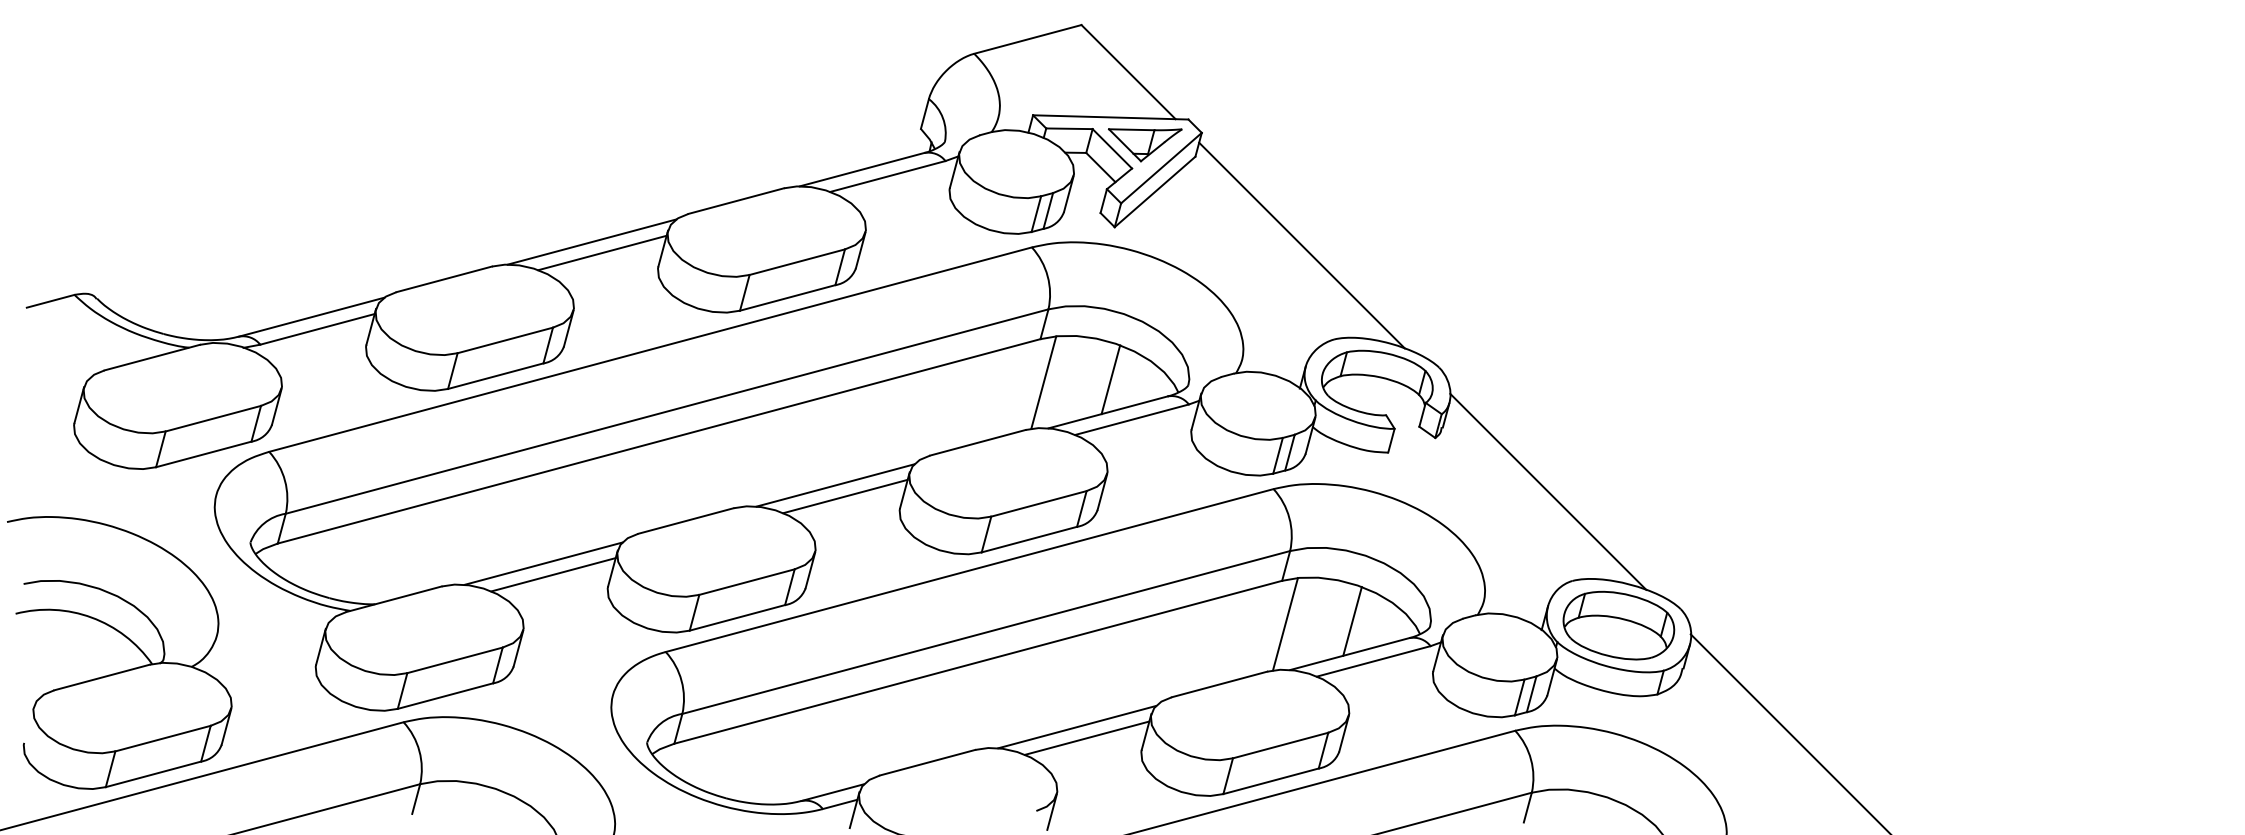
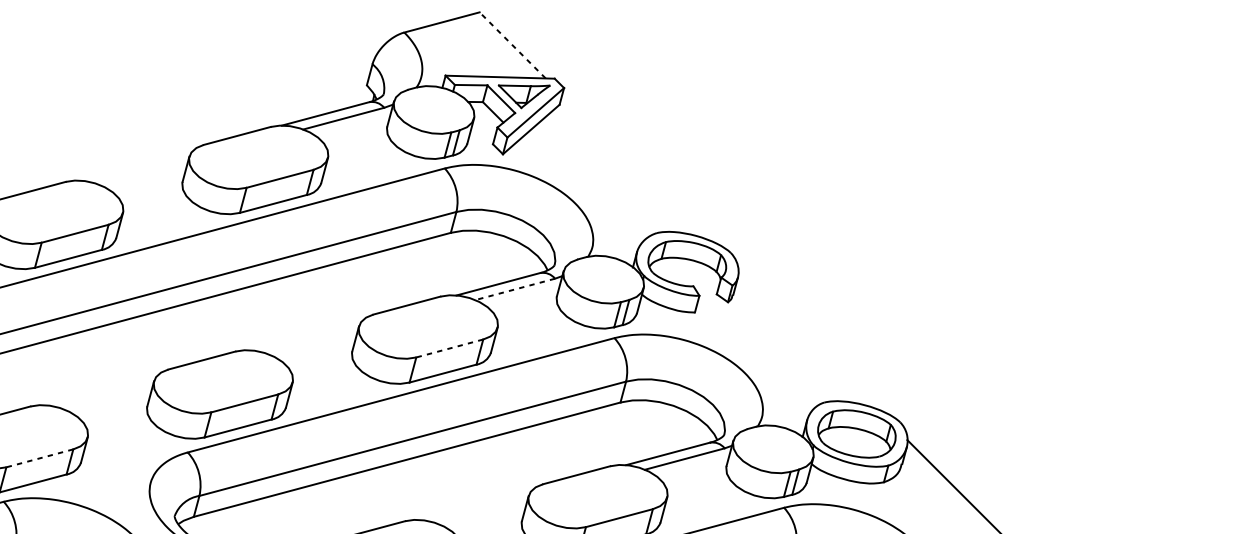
line: (1128, 72) -> (512, 45), solid -> dashed
line: (591, 241) -> (135, 164), removed
line: (1301, 245) -> (634, 167), removed
line: (602, 252) -> (143, 172), removed
line: (1110, 379) -> (499, 261), removed
line: (1043, 382) -> (452, 263), removed
line: (1132, 419) -> (515, 289), solid -> dashed
line: (835, 485) -> (306, 335), removed
line: (1548, 491) -> (807, 339), removed
line: (845, 496) -> (313, 343), removed
line: (1038, 503) -> (449, 348), solid -> dashed
line: (543, 563) -> (101, 390), removed
line: (553, 574) -> (108, 398), removed
line: (1352, 621) -> (669, 431), removed
line: (1285, 624) -> (622, 433), removed
line: (454, 660) -> (39, 458), solid -> dashed
line: (1076, 727) -> (476, 505), removed
line: (1087, 737) -> (483, 512), removed

